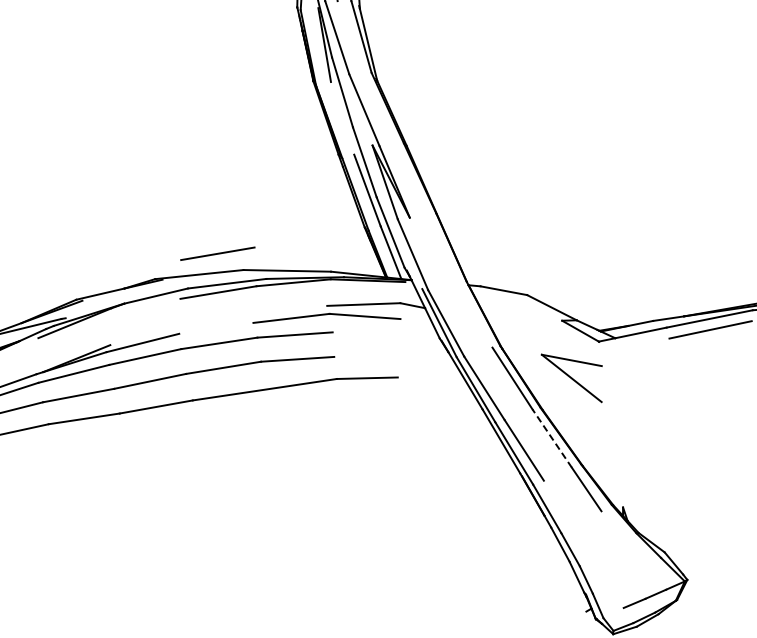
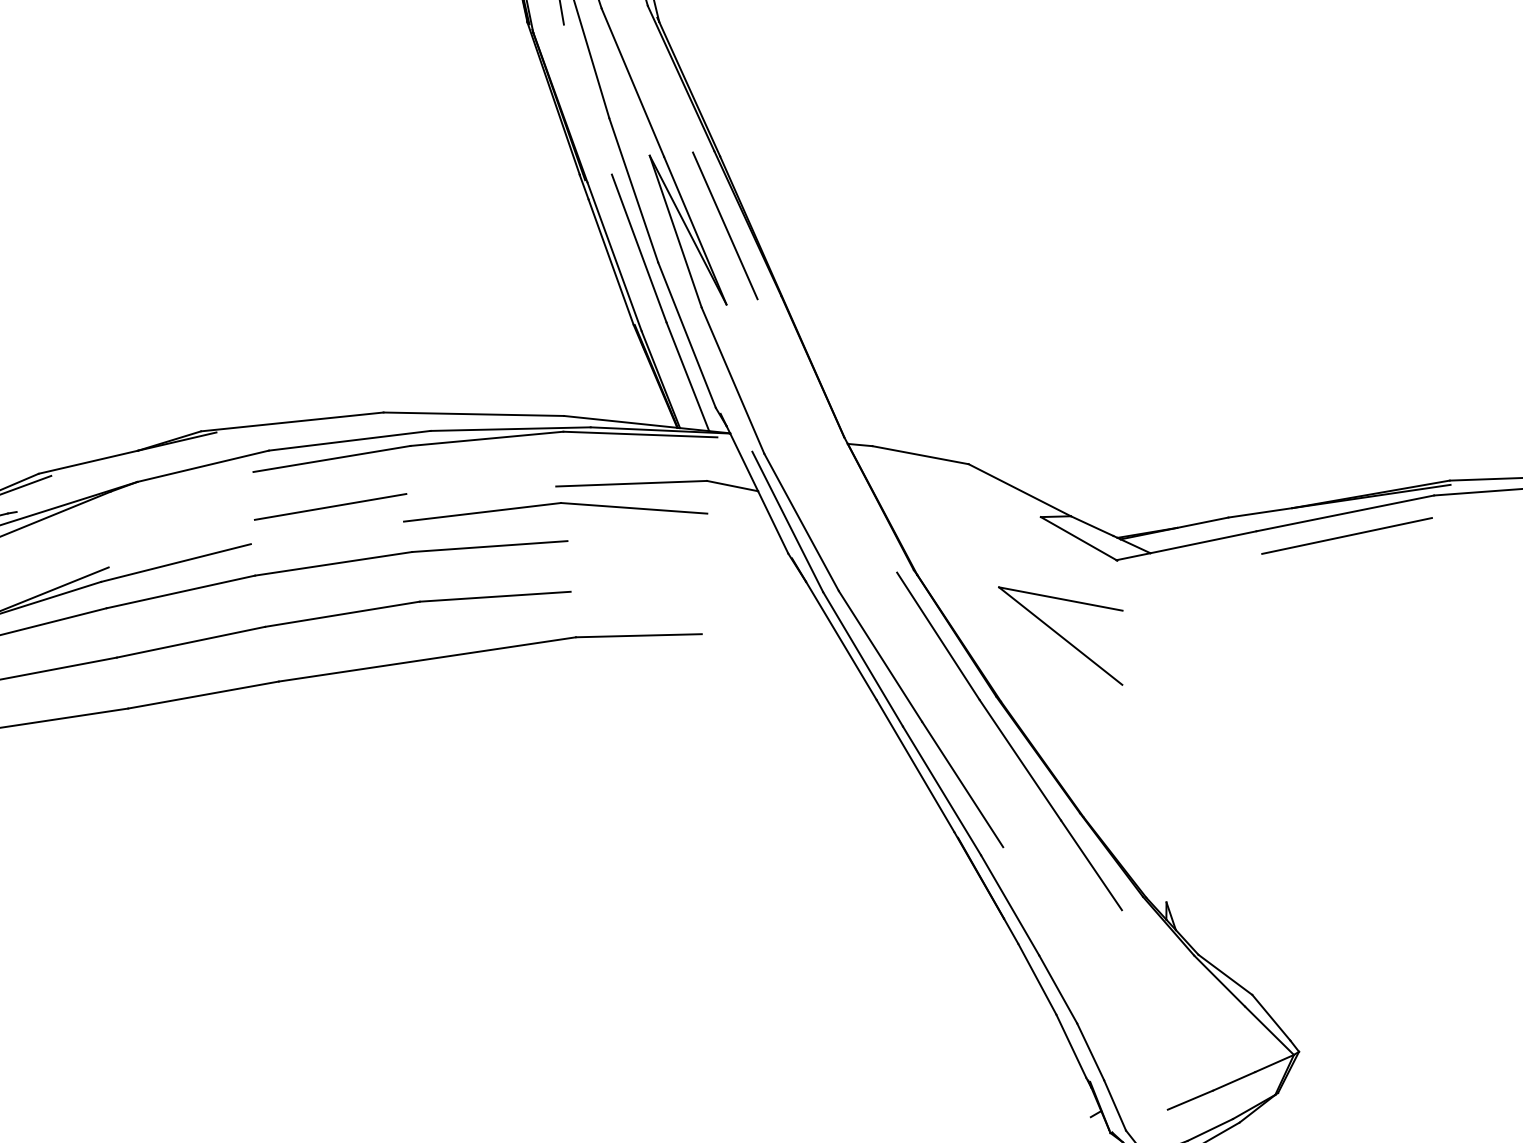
line: (408, 179) -> (723, 225), added
line: (217, 253) -> (329, 506), moved
line: (551, 438) -> (1018, 760), dashed -> solid

